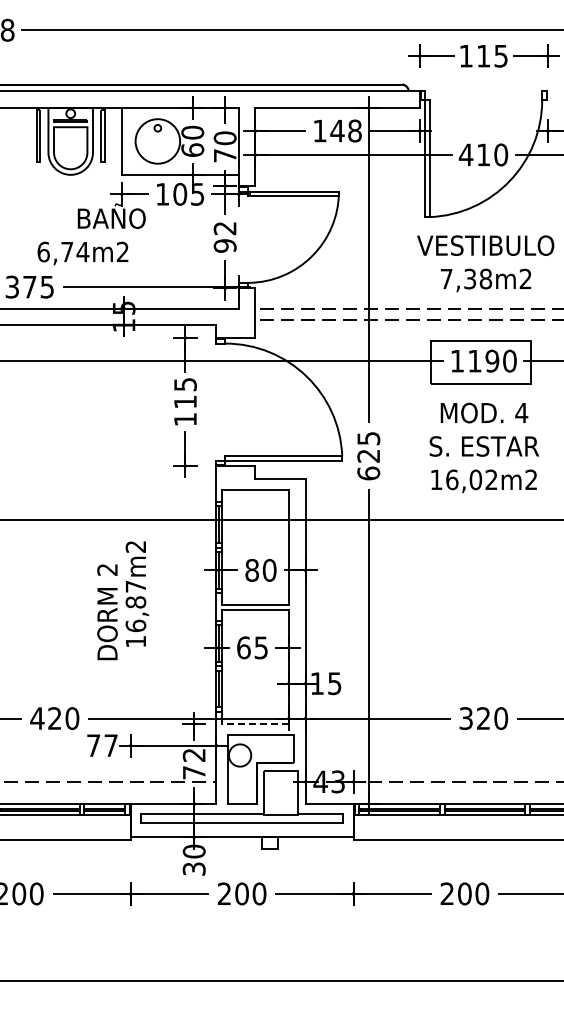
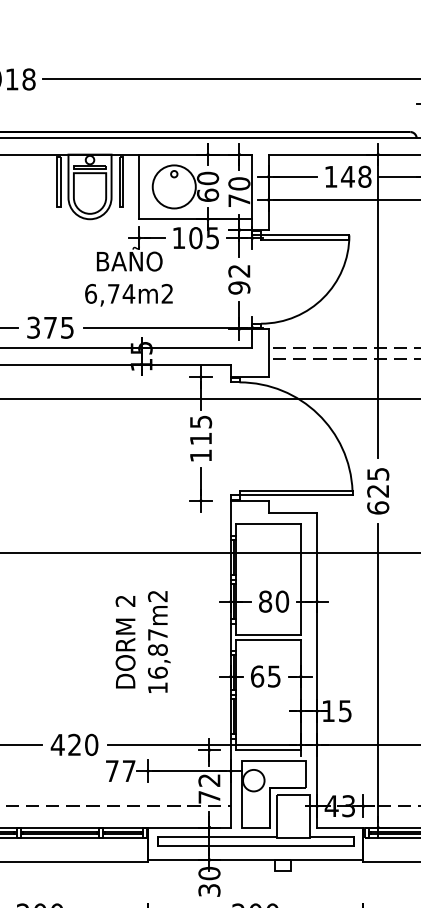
text: (82, 253) -> (128, 295), moved
text: (137, 593) -> (159, 641), moved
line: (254, 723) -> (267, 749), dashed -> solid

